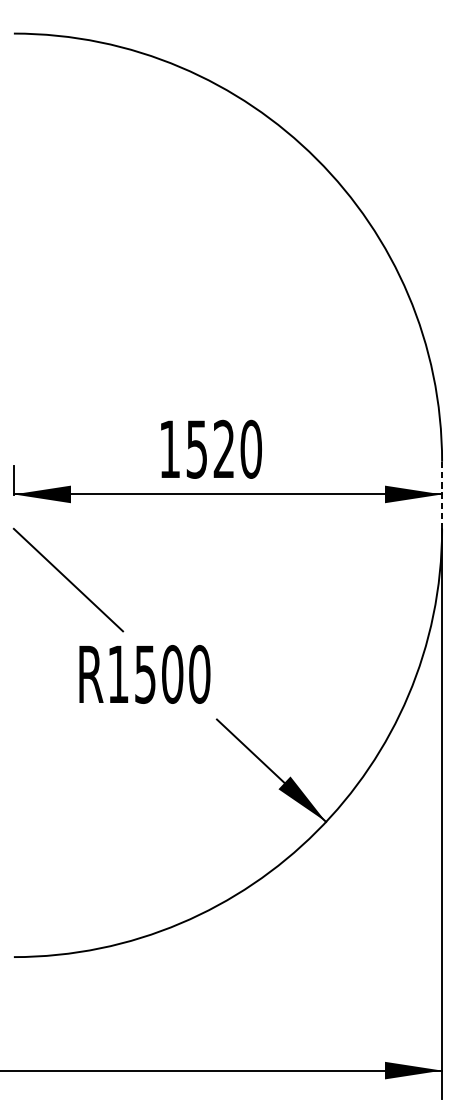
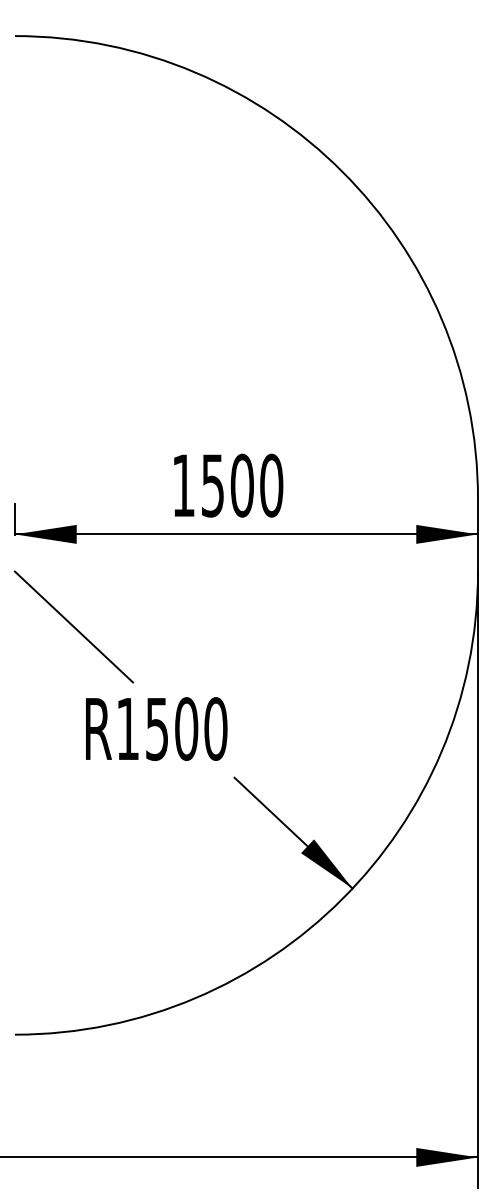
text: (223, 449) -> (241, 485), 1520 -> 1500
line: (442, 495) -> (478, 535), dashed -> solid

